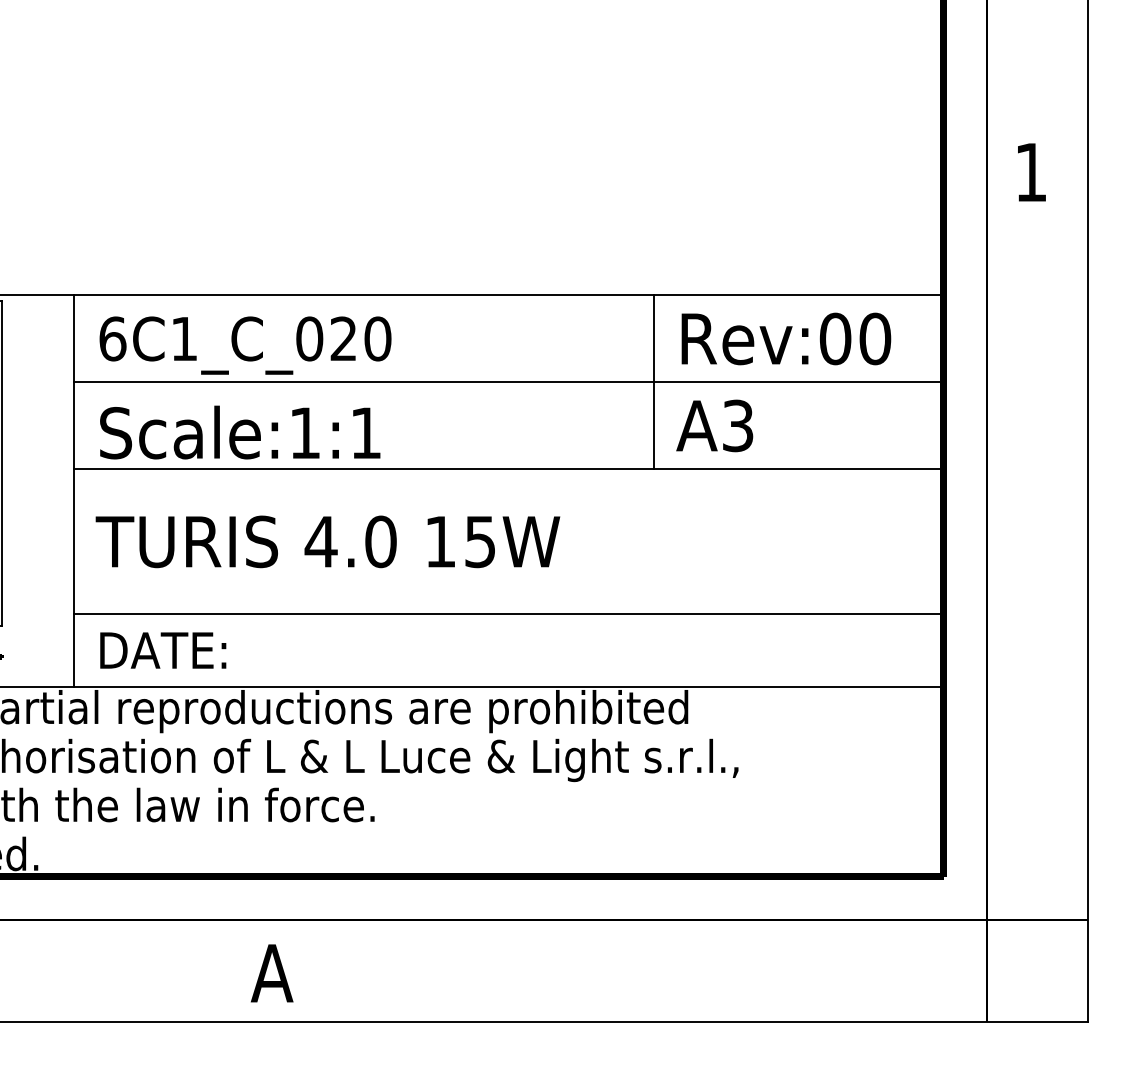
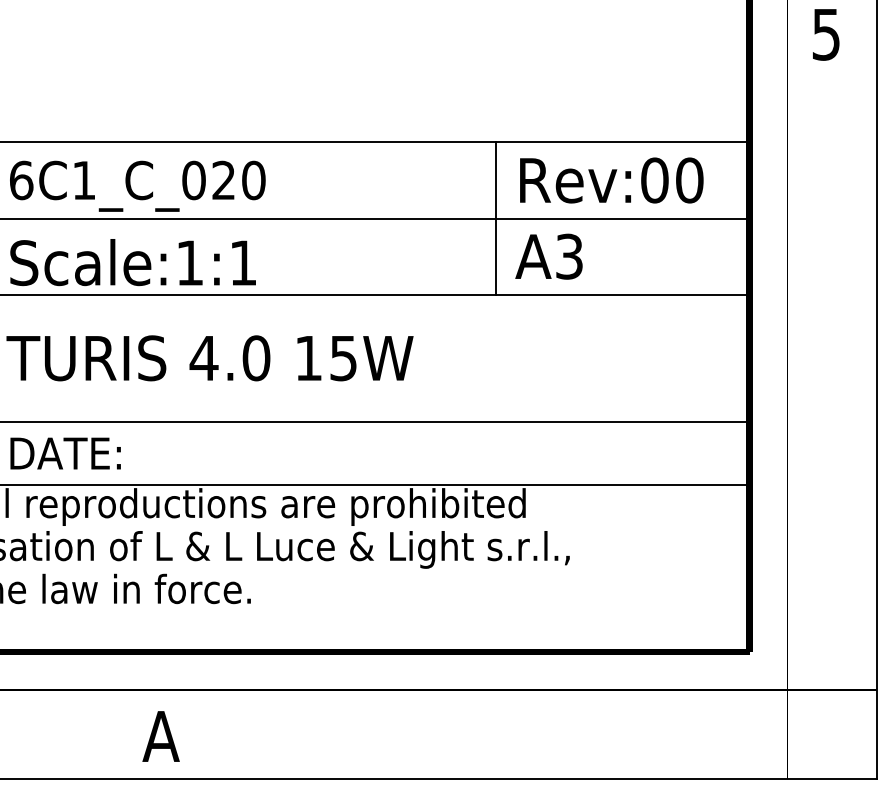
text: (1030, 172) -> (825, 34), 1 -> 5

